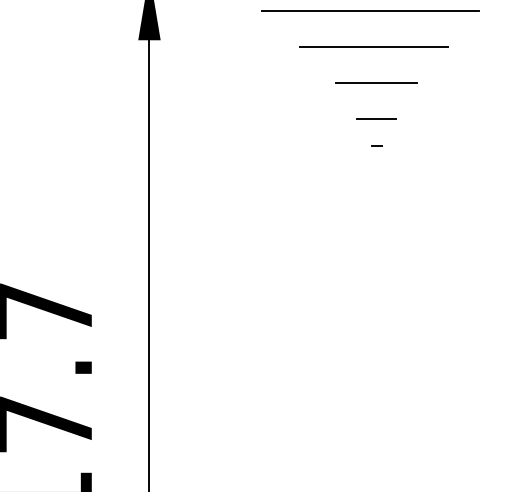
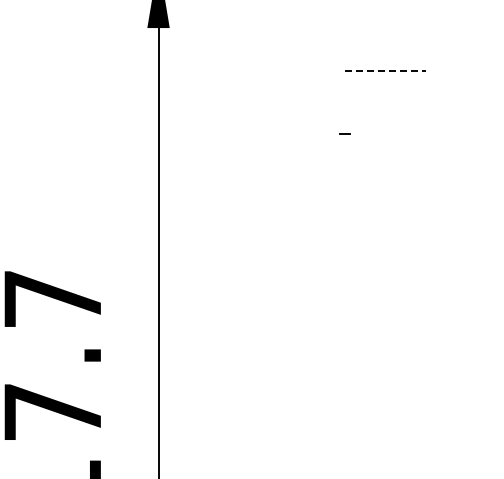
line: (373, 46) -> (382, 34), removed
line: (376, 83) -> (385, 71), solid -> dashed
line: (376, 119) -> (385, 107), removed
line: (376, 145) -> (344, 133), moved

